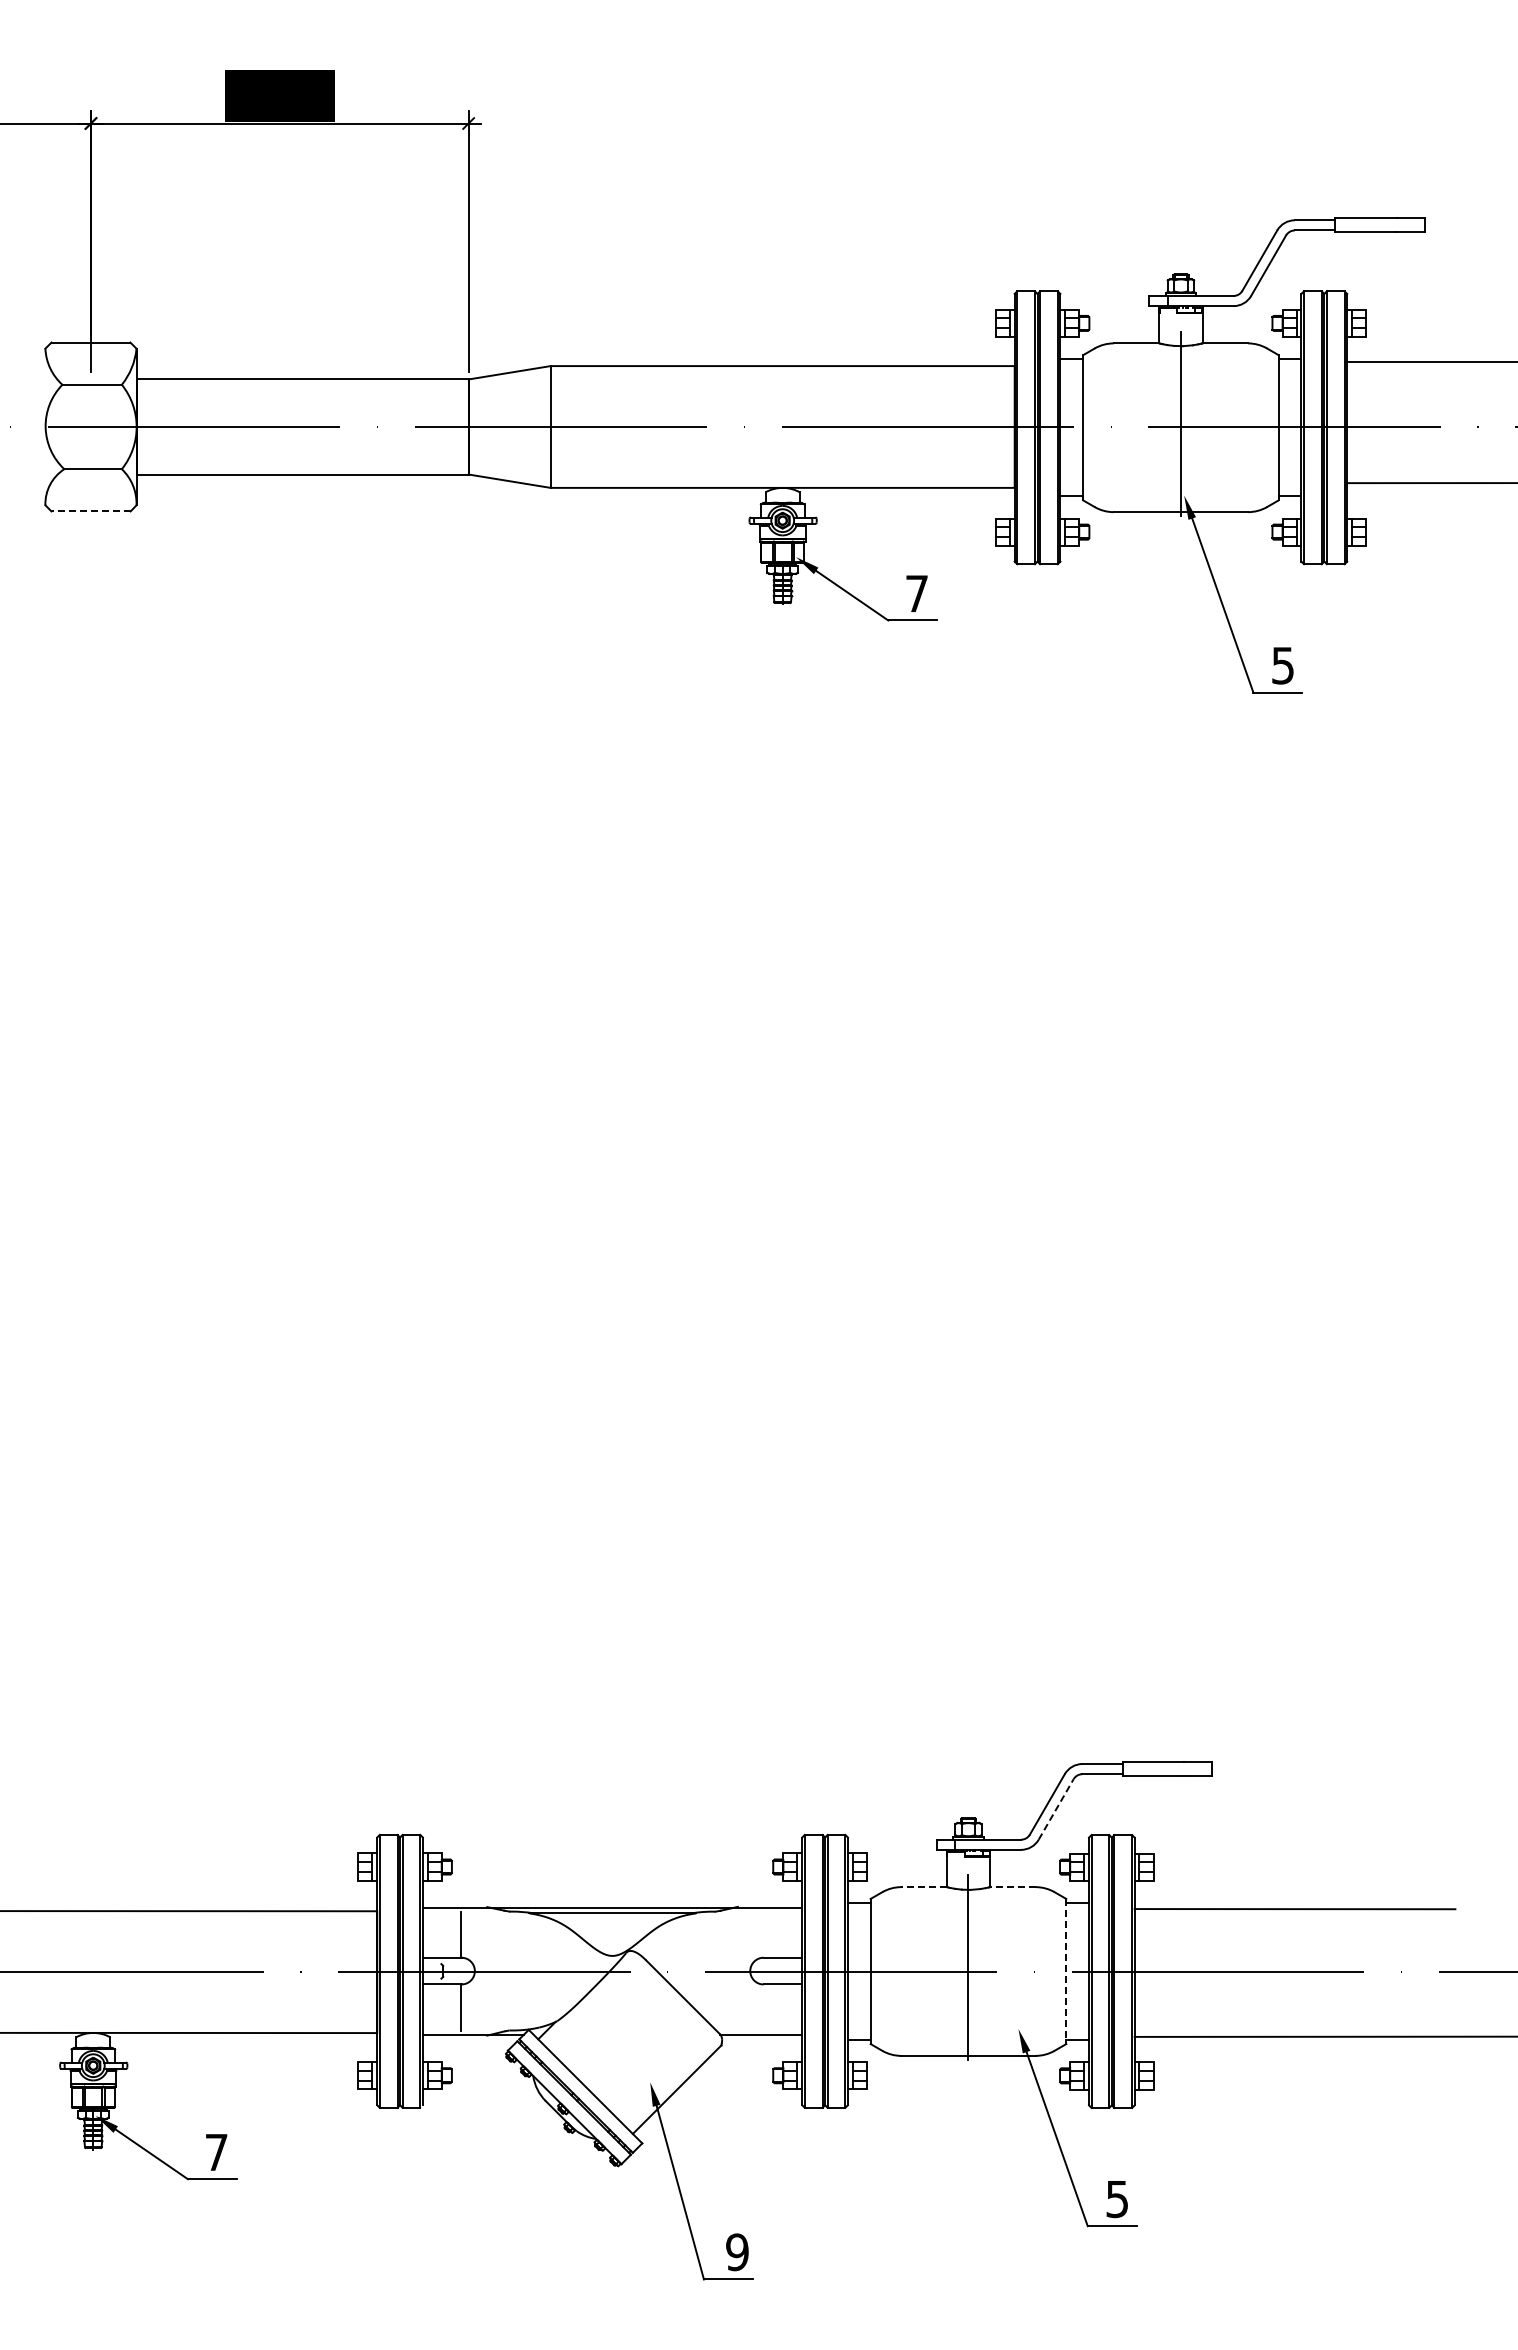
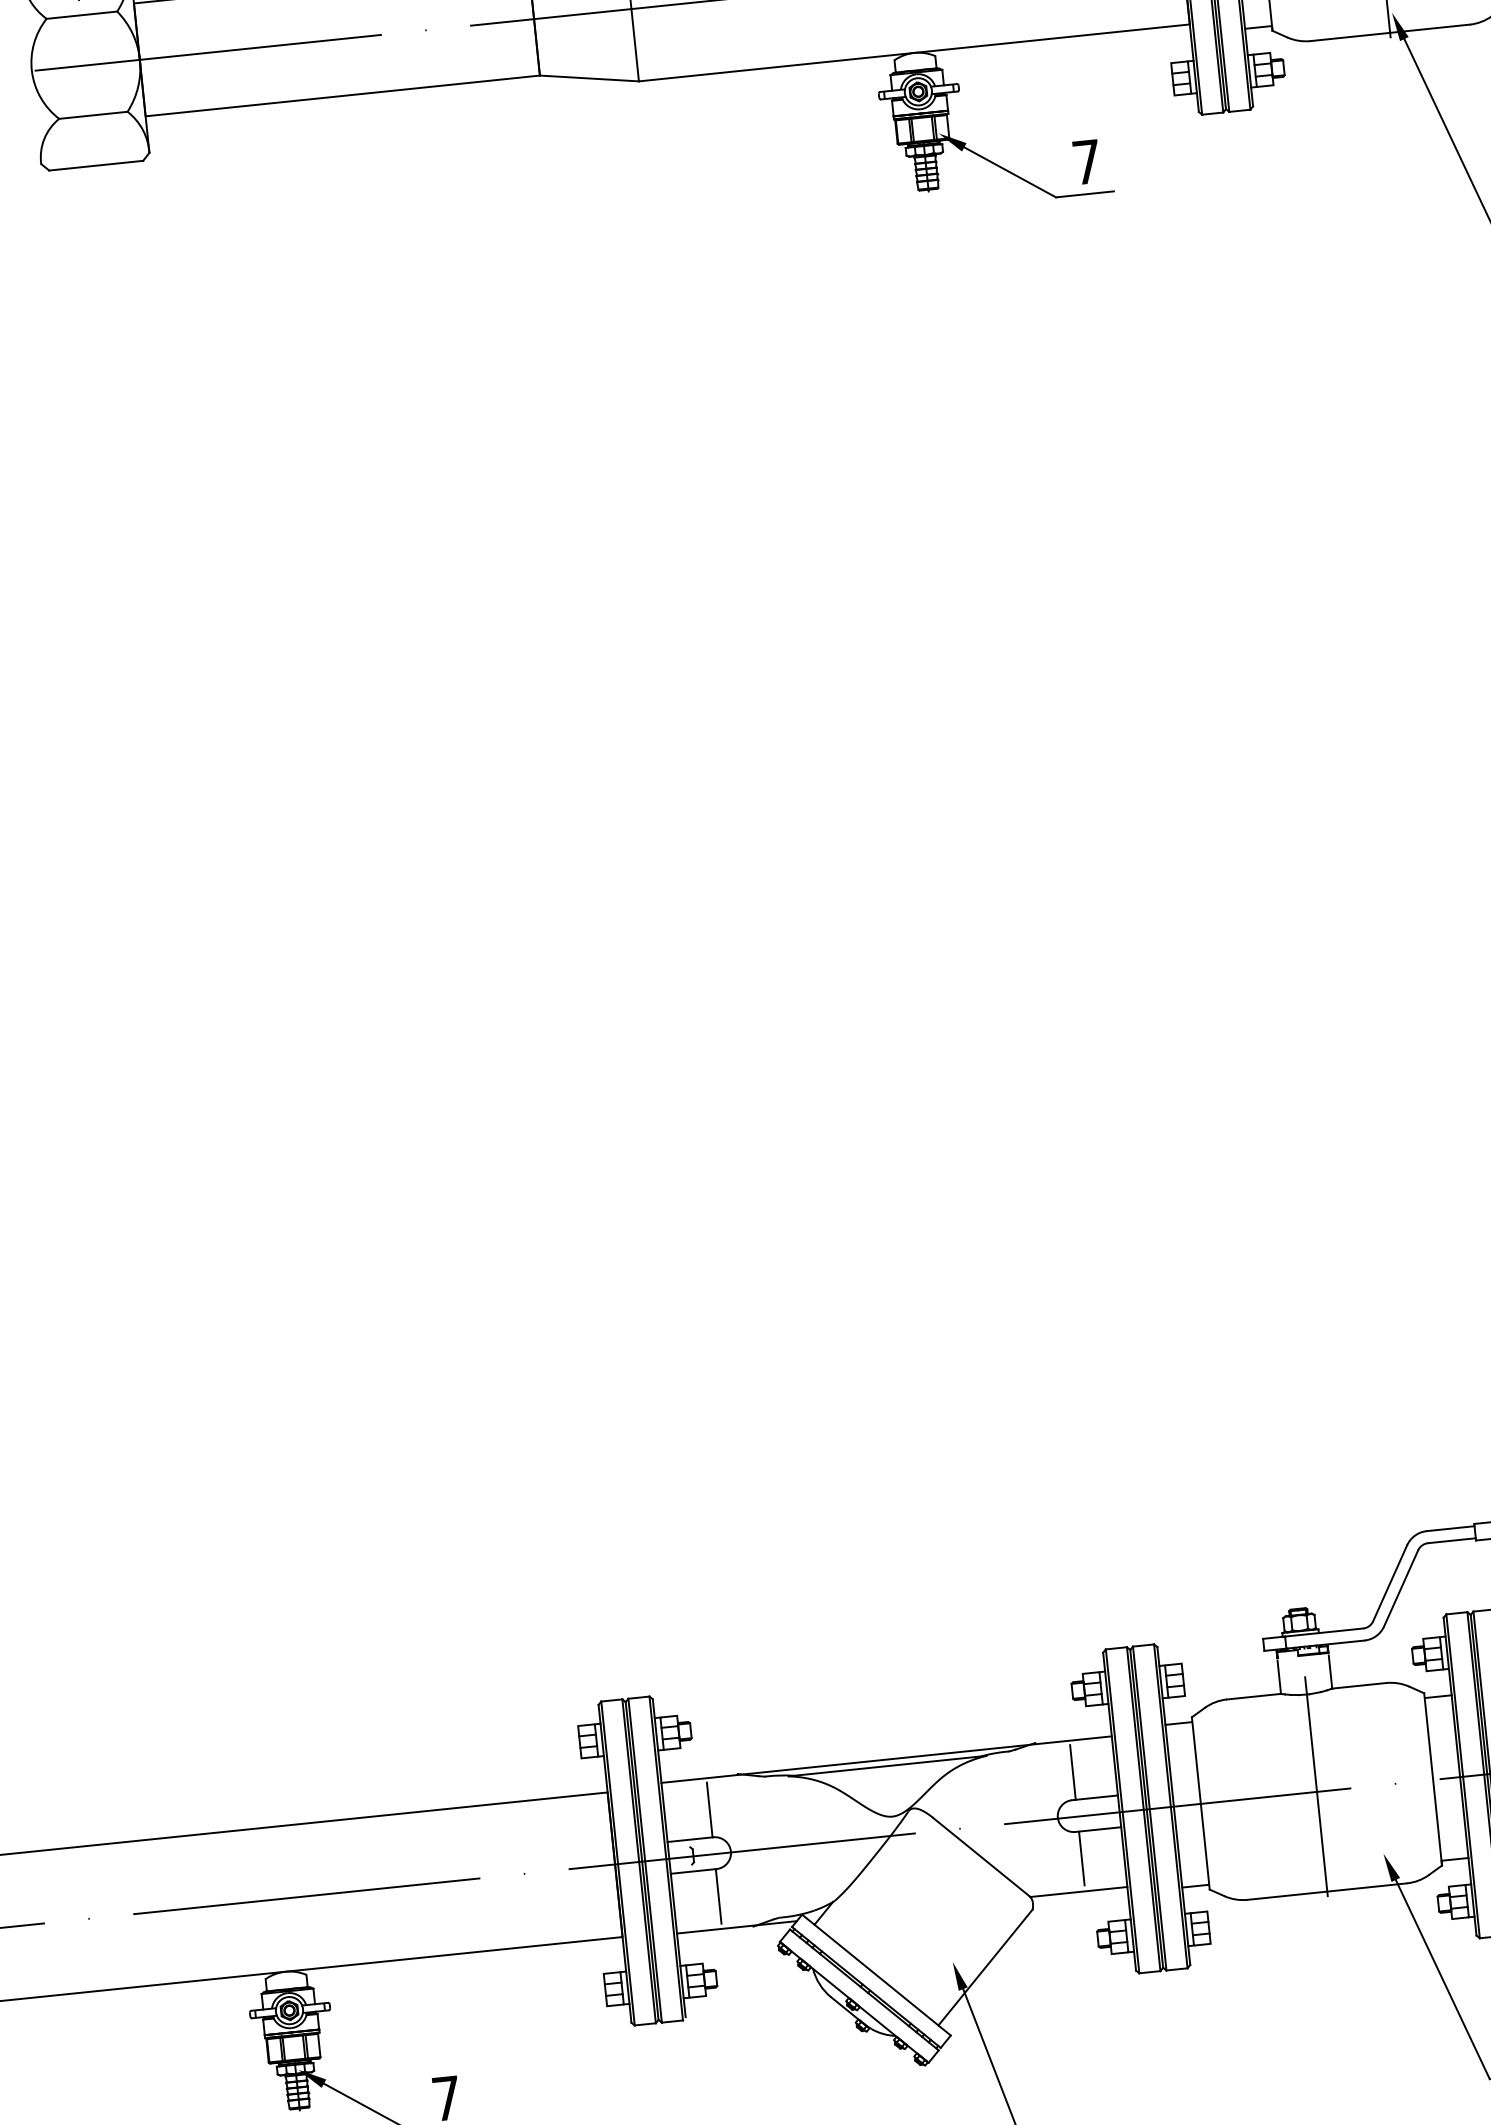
line: (91, 511) -> (96, 165), dashed -> solid
line: (1056, 1809) -> (1401, 1588), dashed -> solid
line: (924, 1887) -> (1254, 1697), dashed -> solid
line: (1012, 1887) -> (1358, 1686), dashed -> solid
line: (766, 1934) -> (1072, 1772), added
line: (1066, 1971) -> (1433, 1779), dashed -> solid
line: (766, 2006) -> (1081, 1857), added

